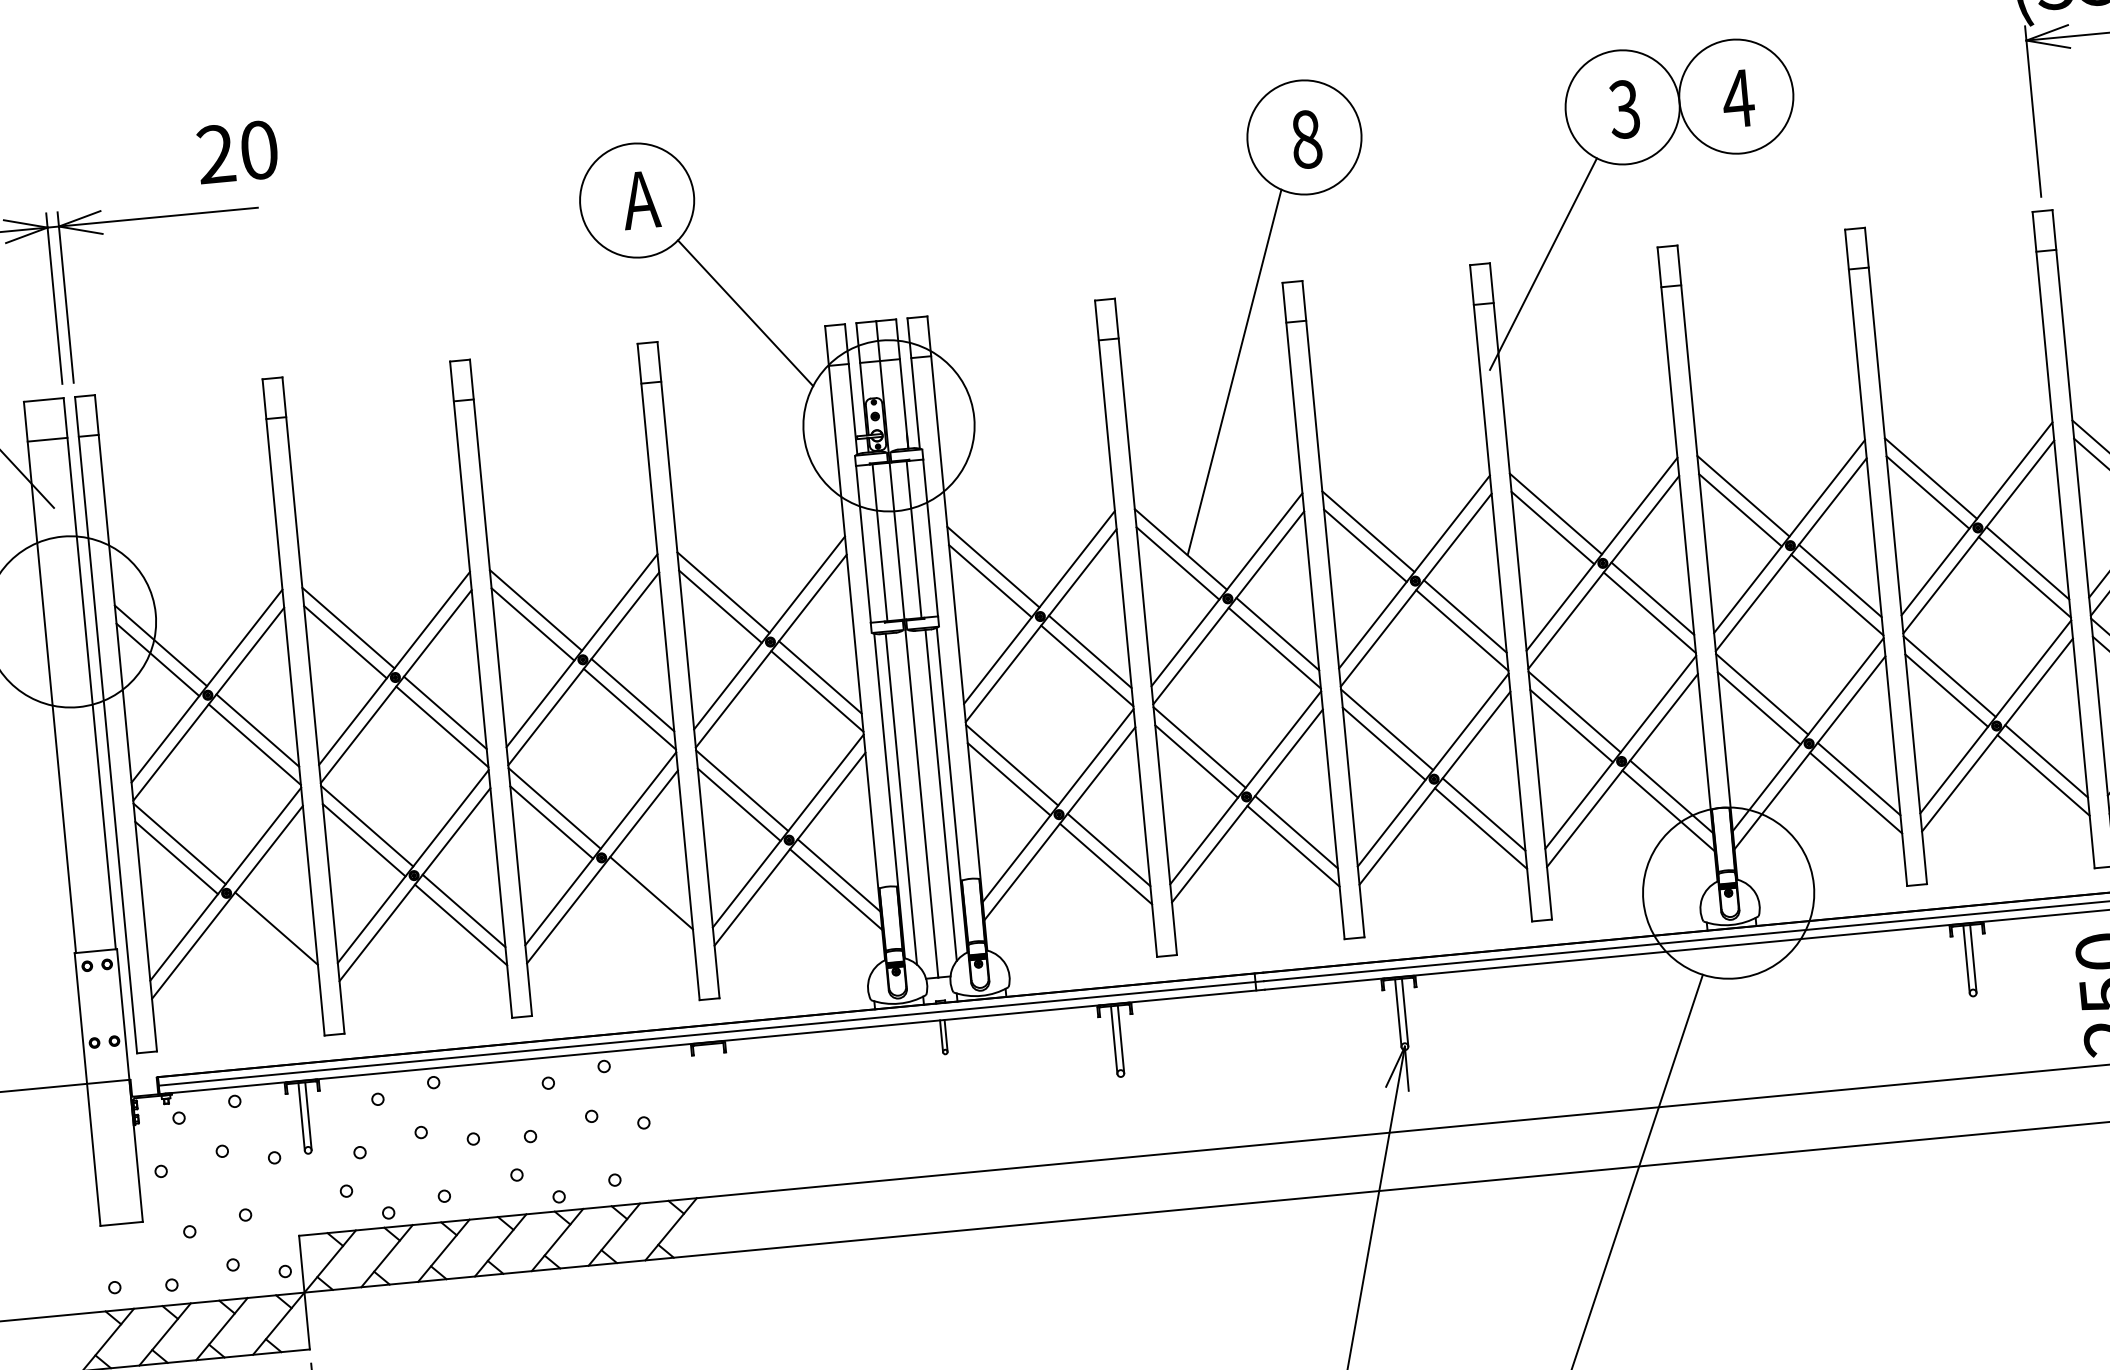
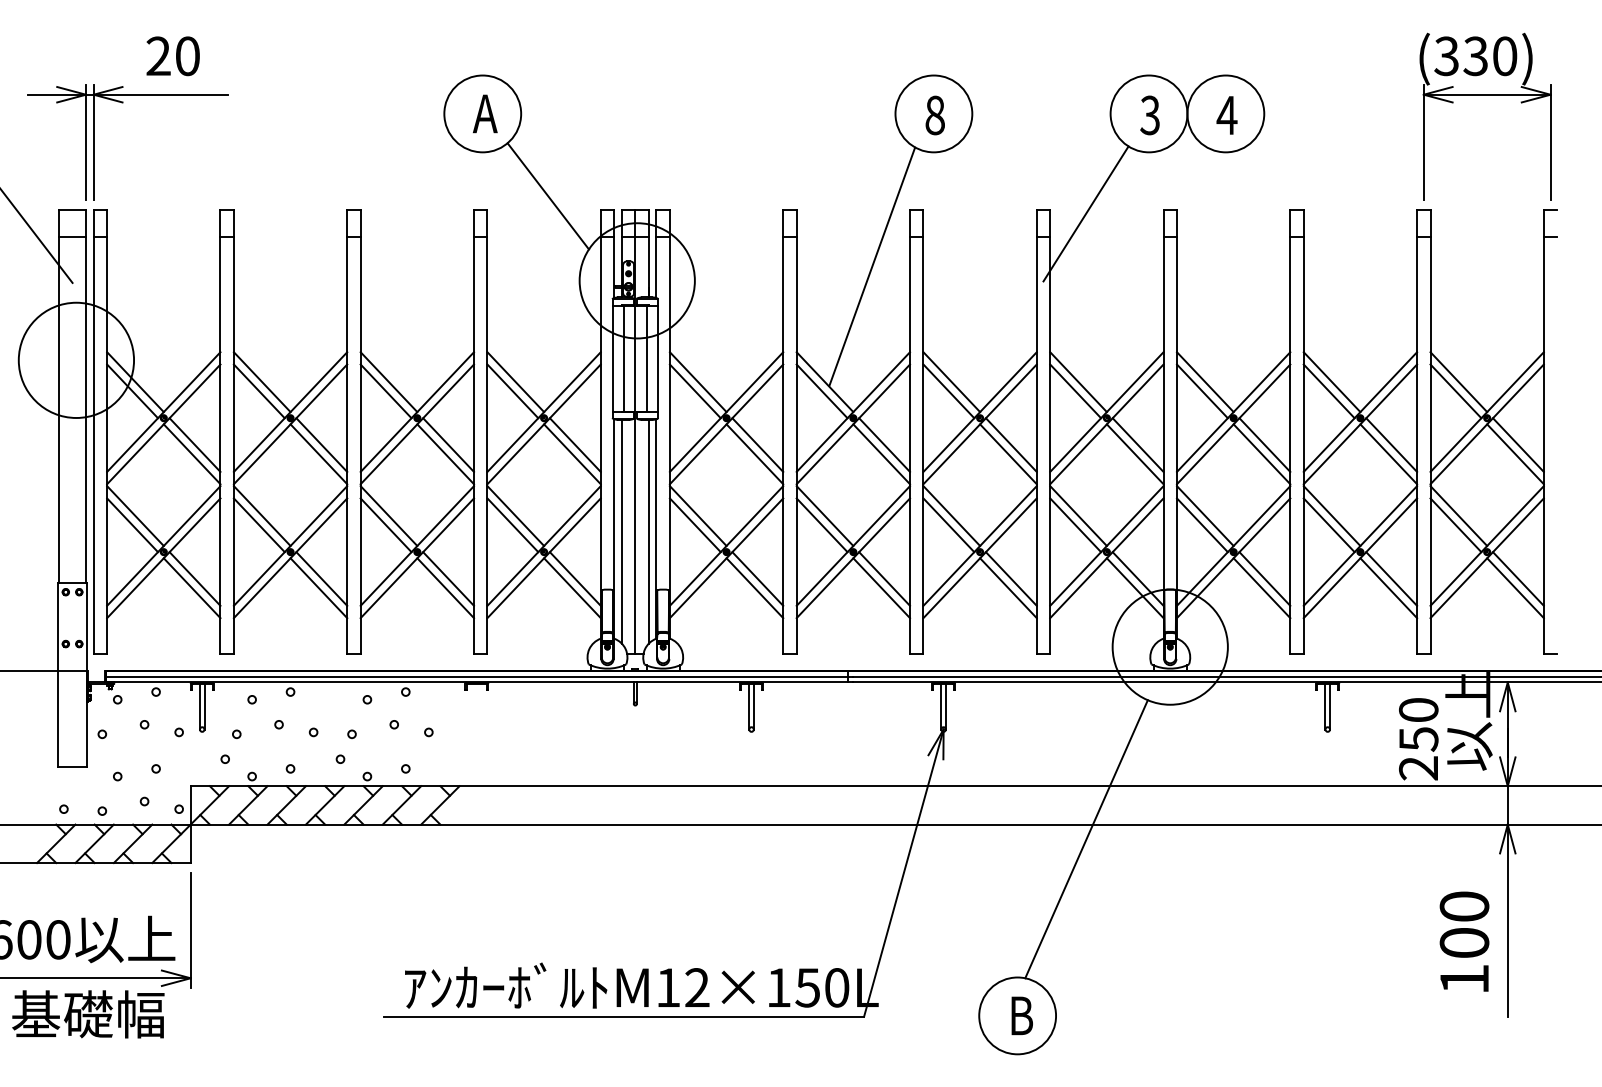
text: (236, 152) -> (172, 56), moved
line: (648, 907) -> (445, 588), added
line: (272, 943) -> (191, 588), added

